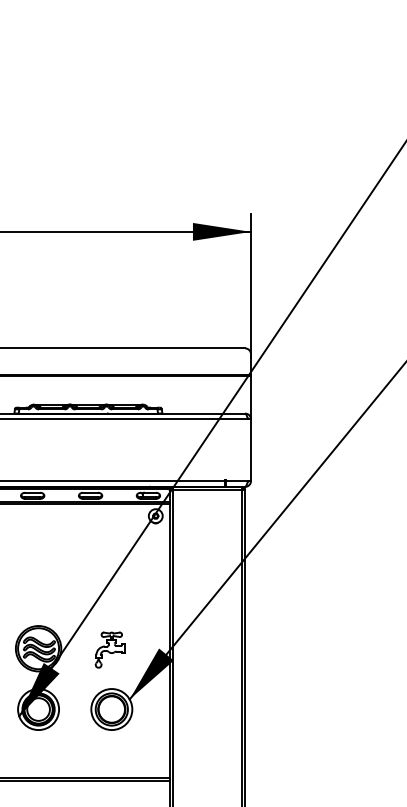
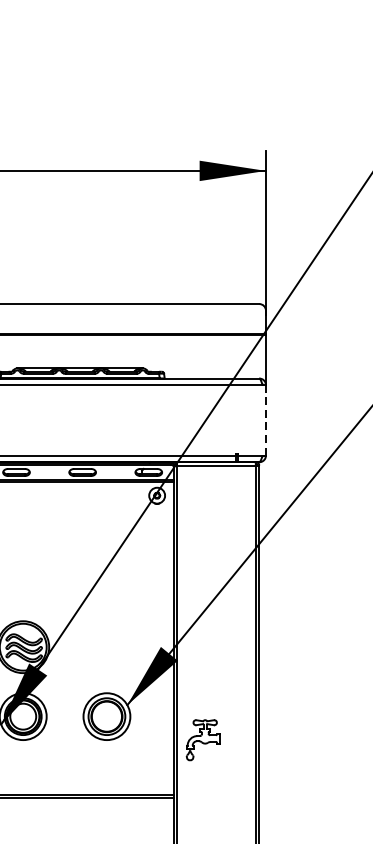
line: (251, 450) -> (266, 420), solid -> dashed
part: (109, 649) -> (202, 739), moved

